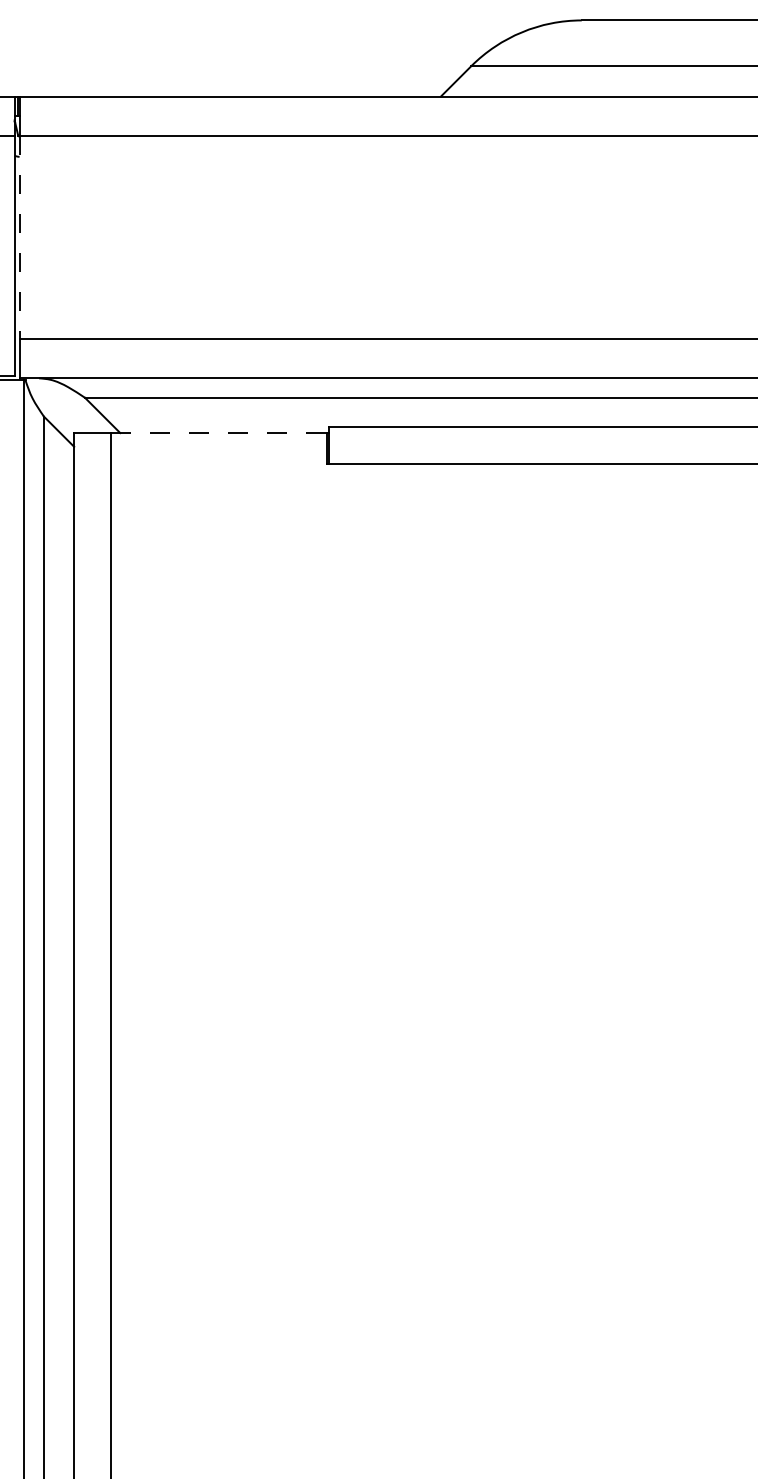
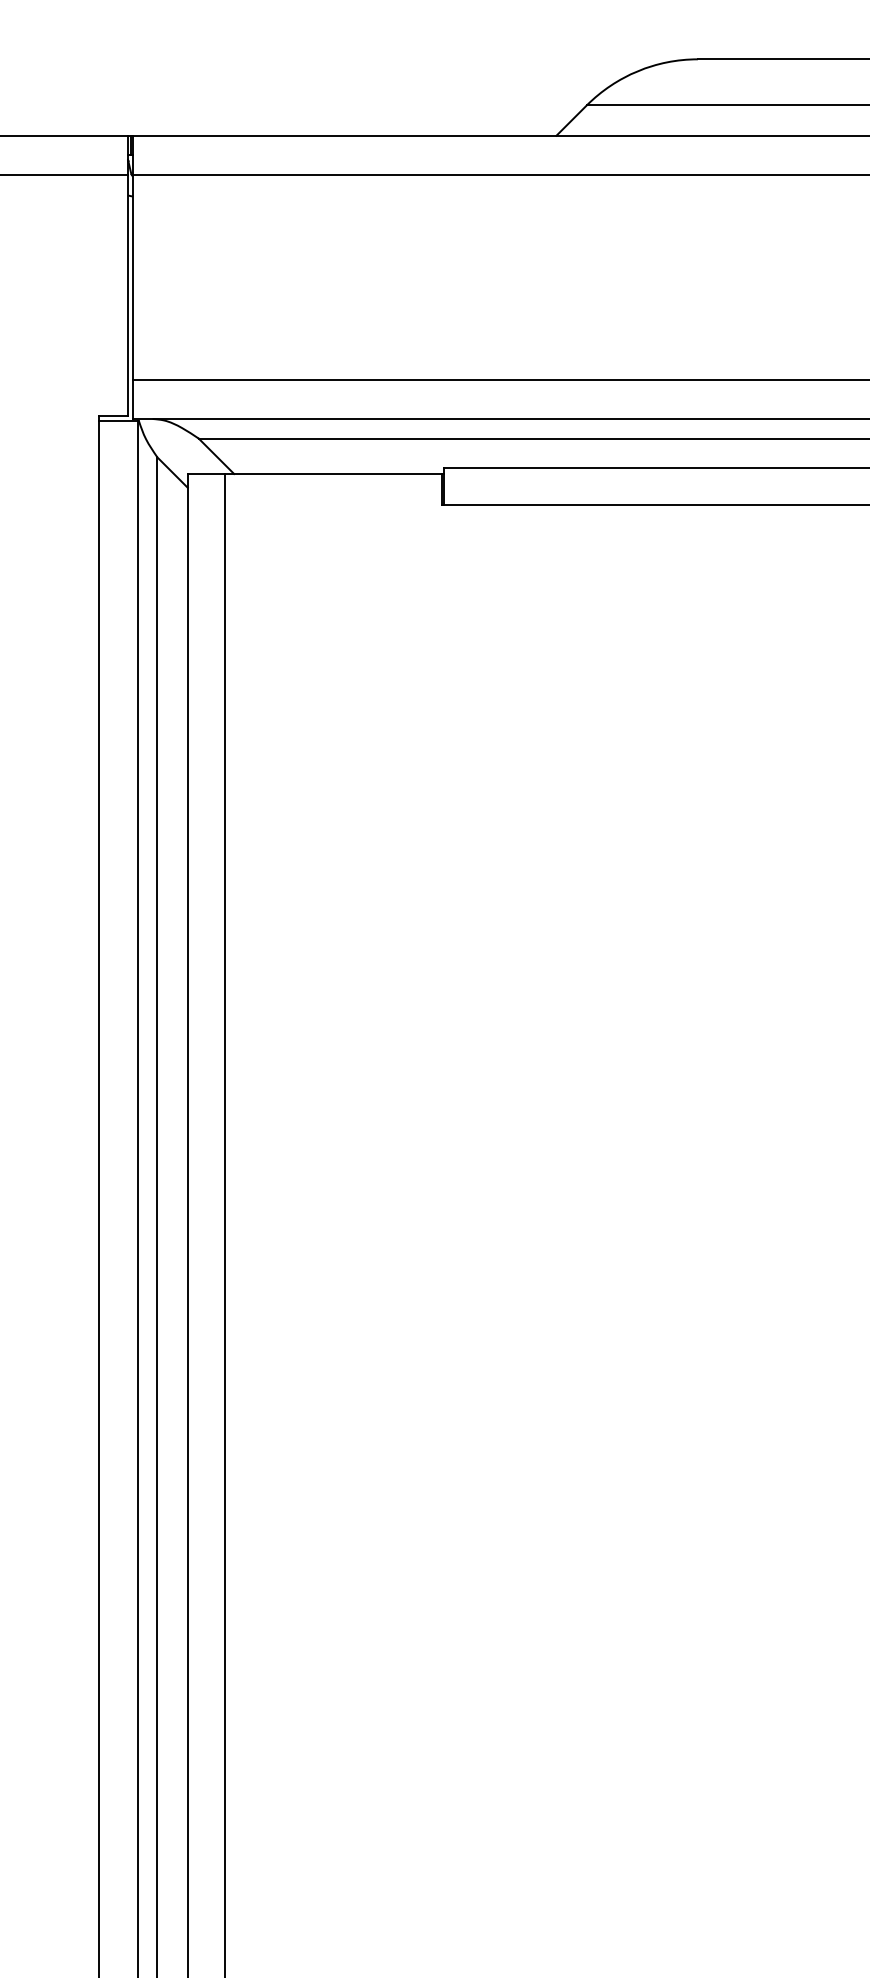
line: (19, 237) -> (132, 277), dashed -> solid
line: (219, 433) -> (333, 474), dashed -> solid

